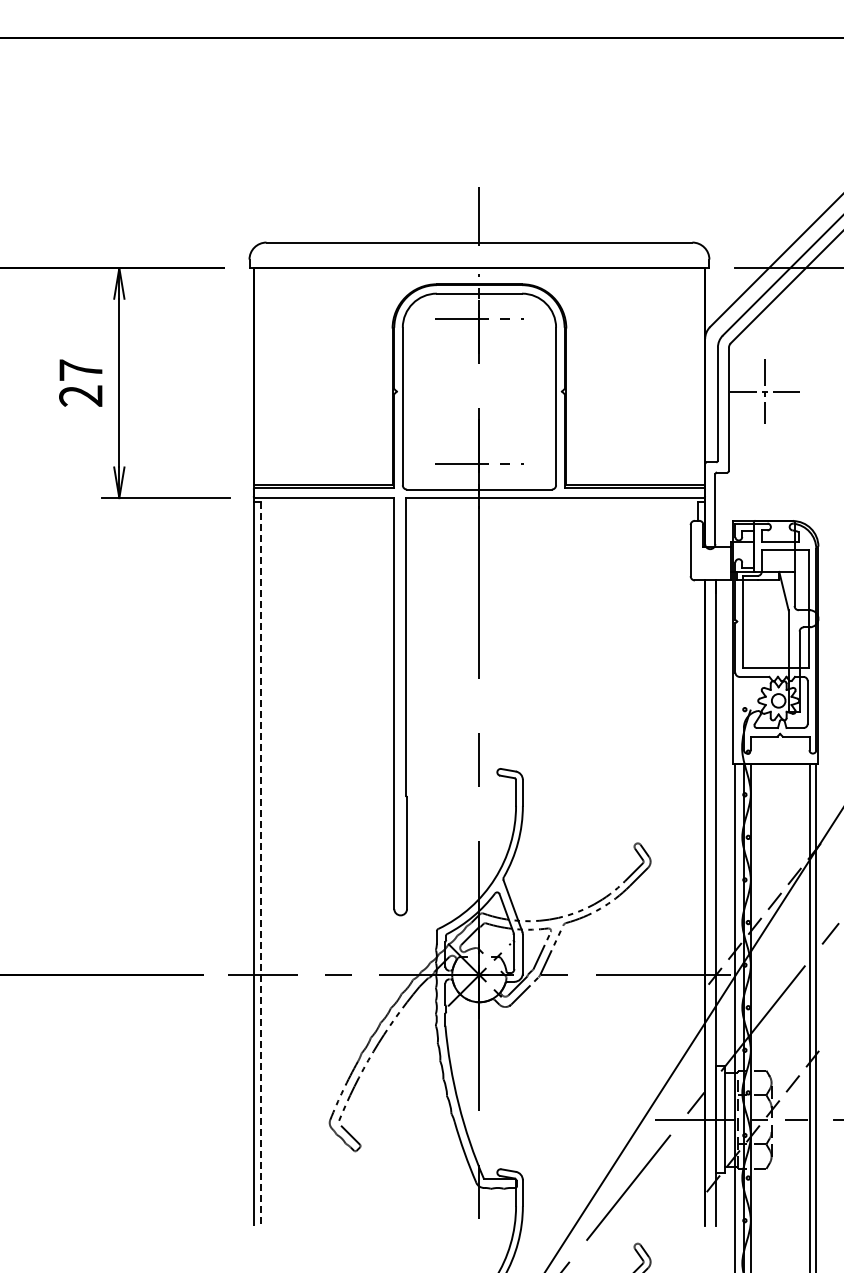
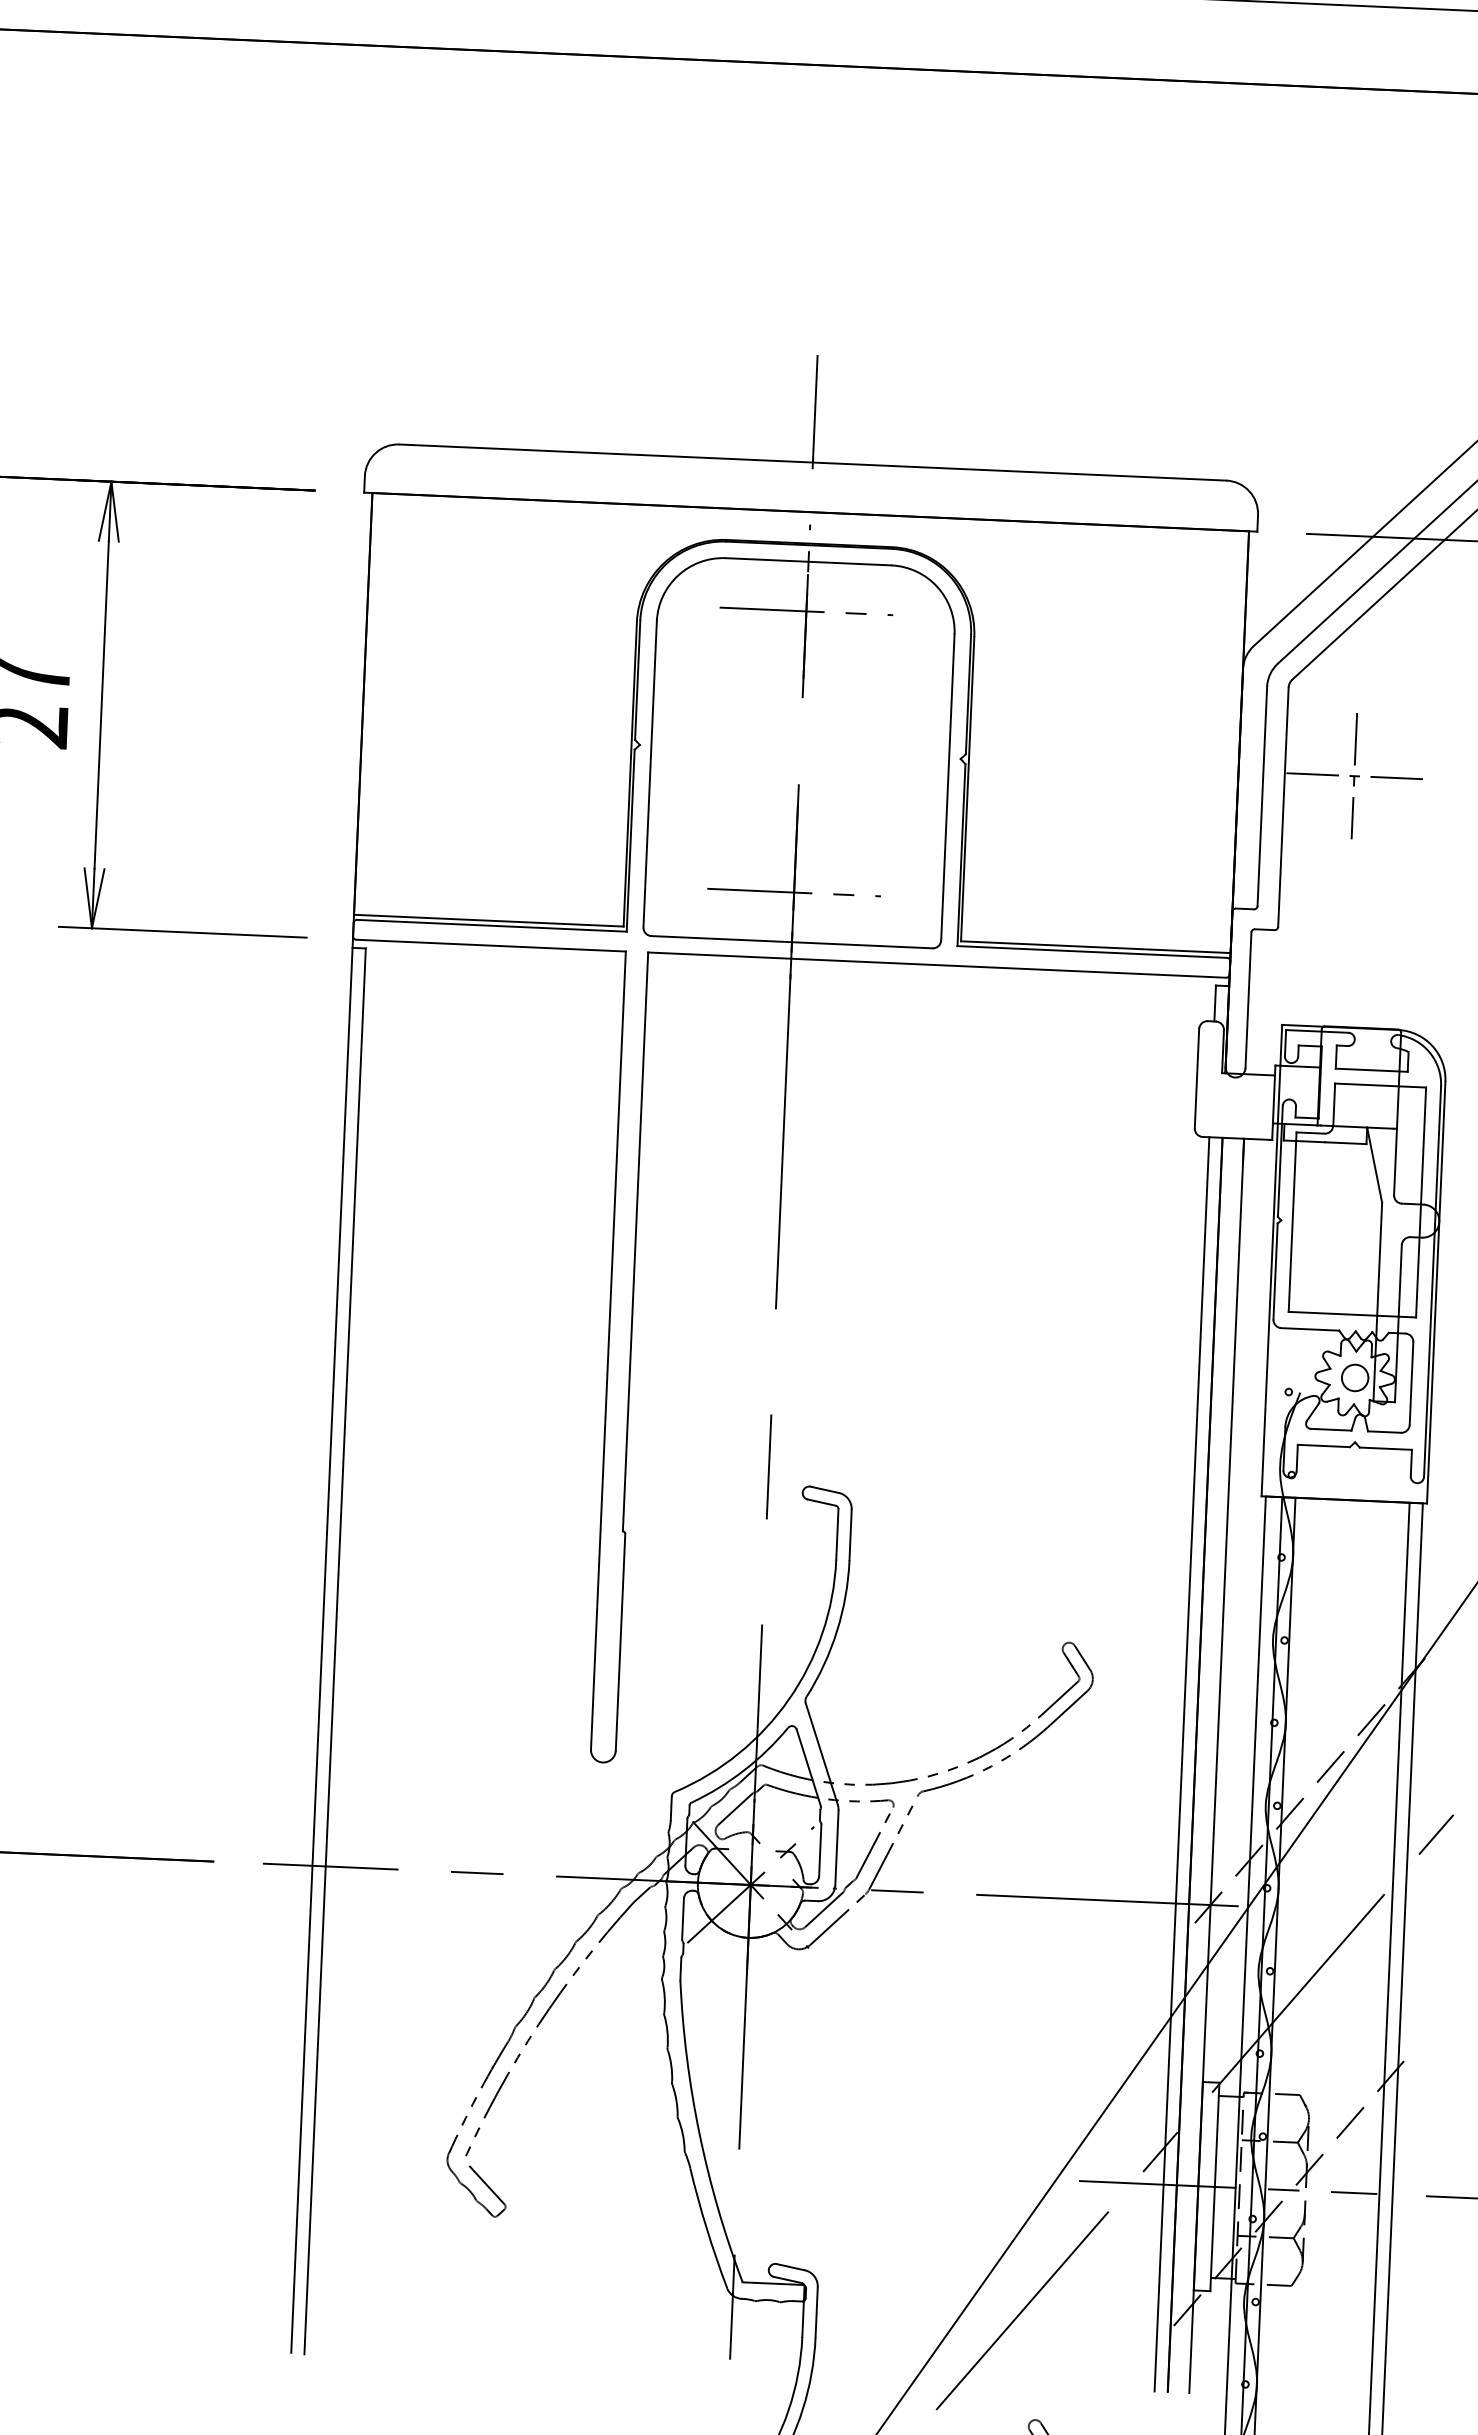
line: (260, 864) -> (334, 1651), dashed -> solid
line: (698, 903) -> (1182, 1764), added

